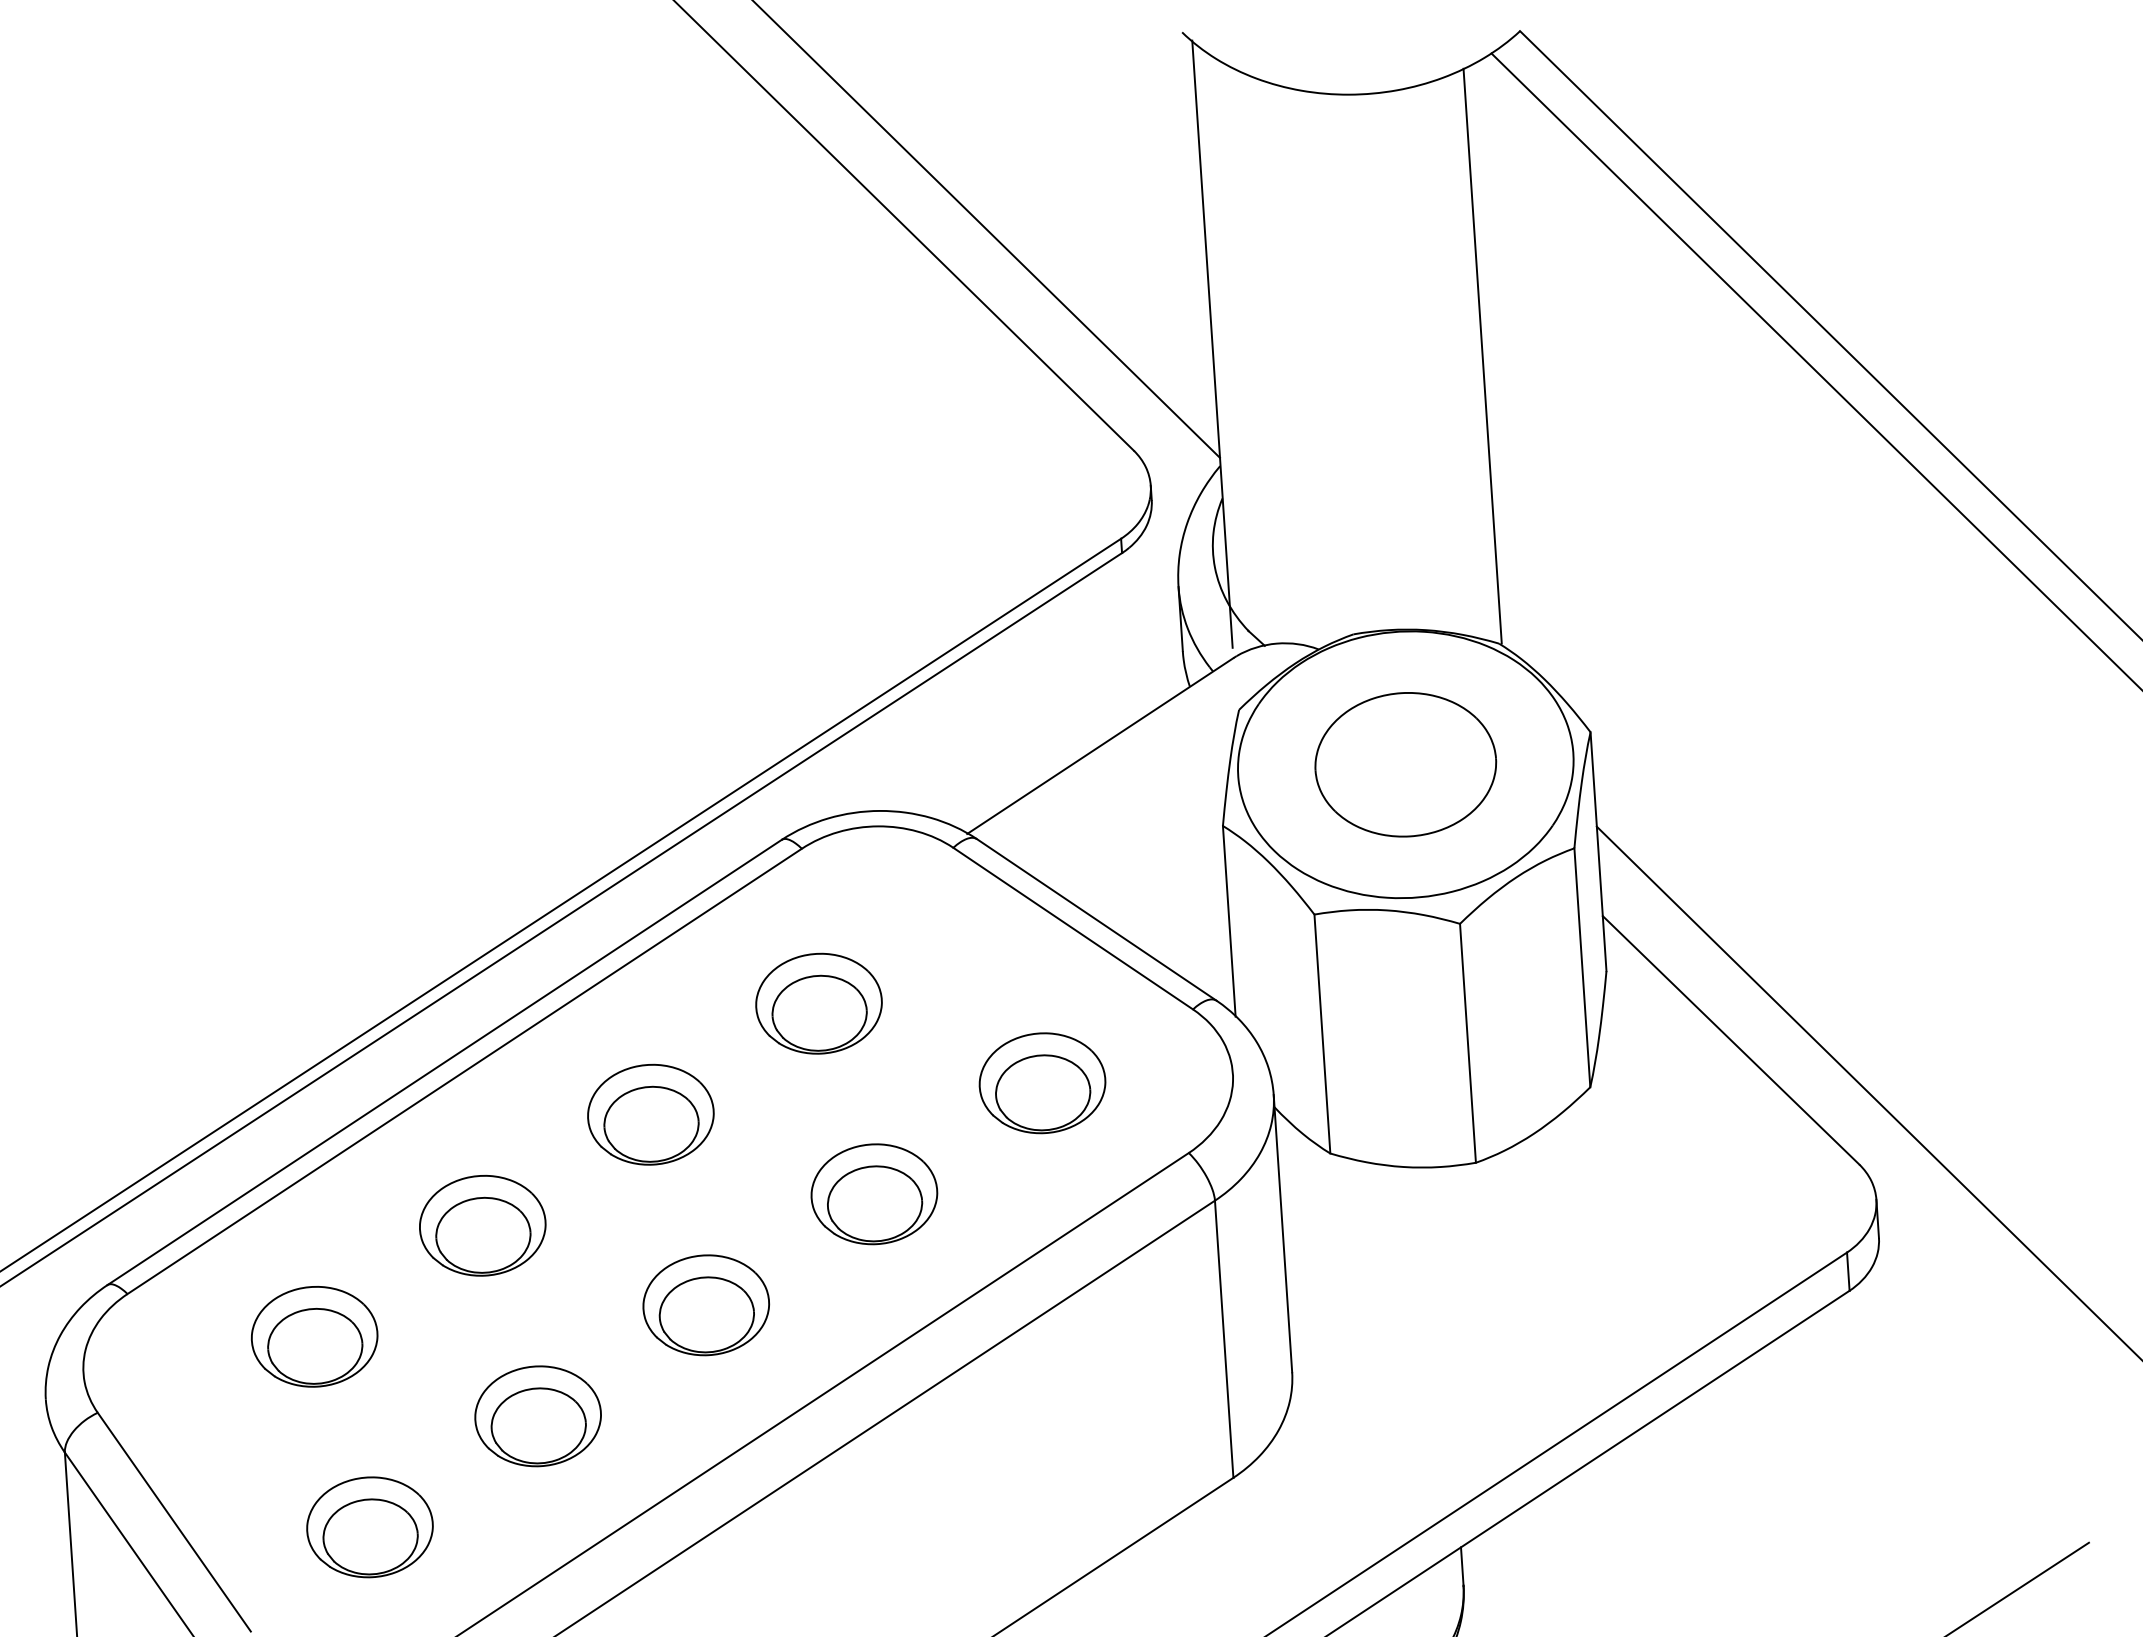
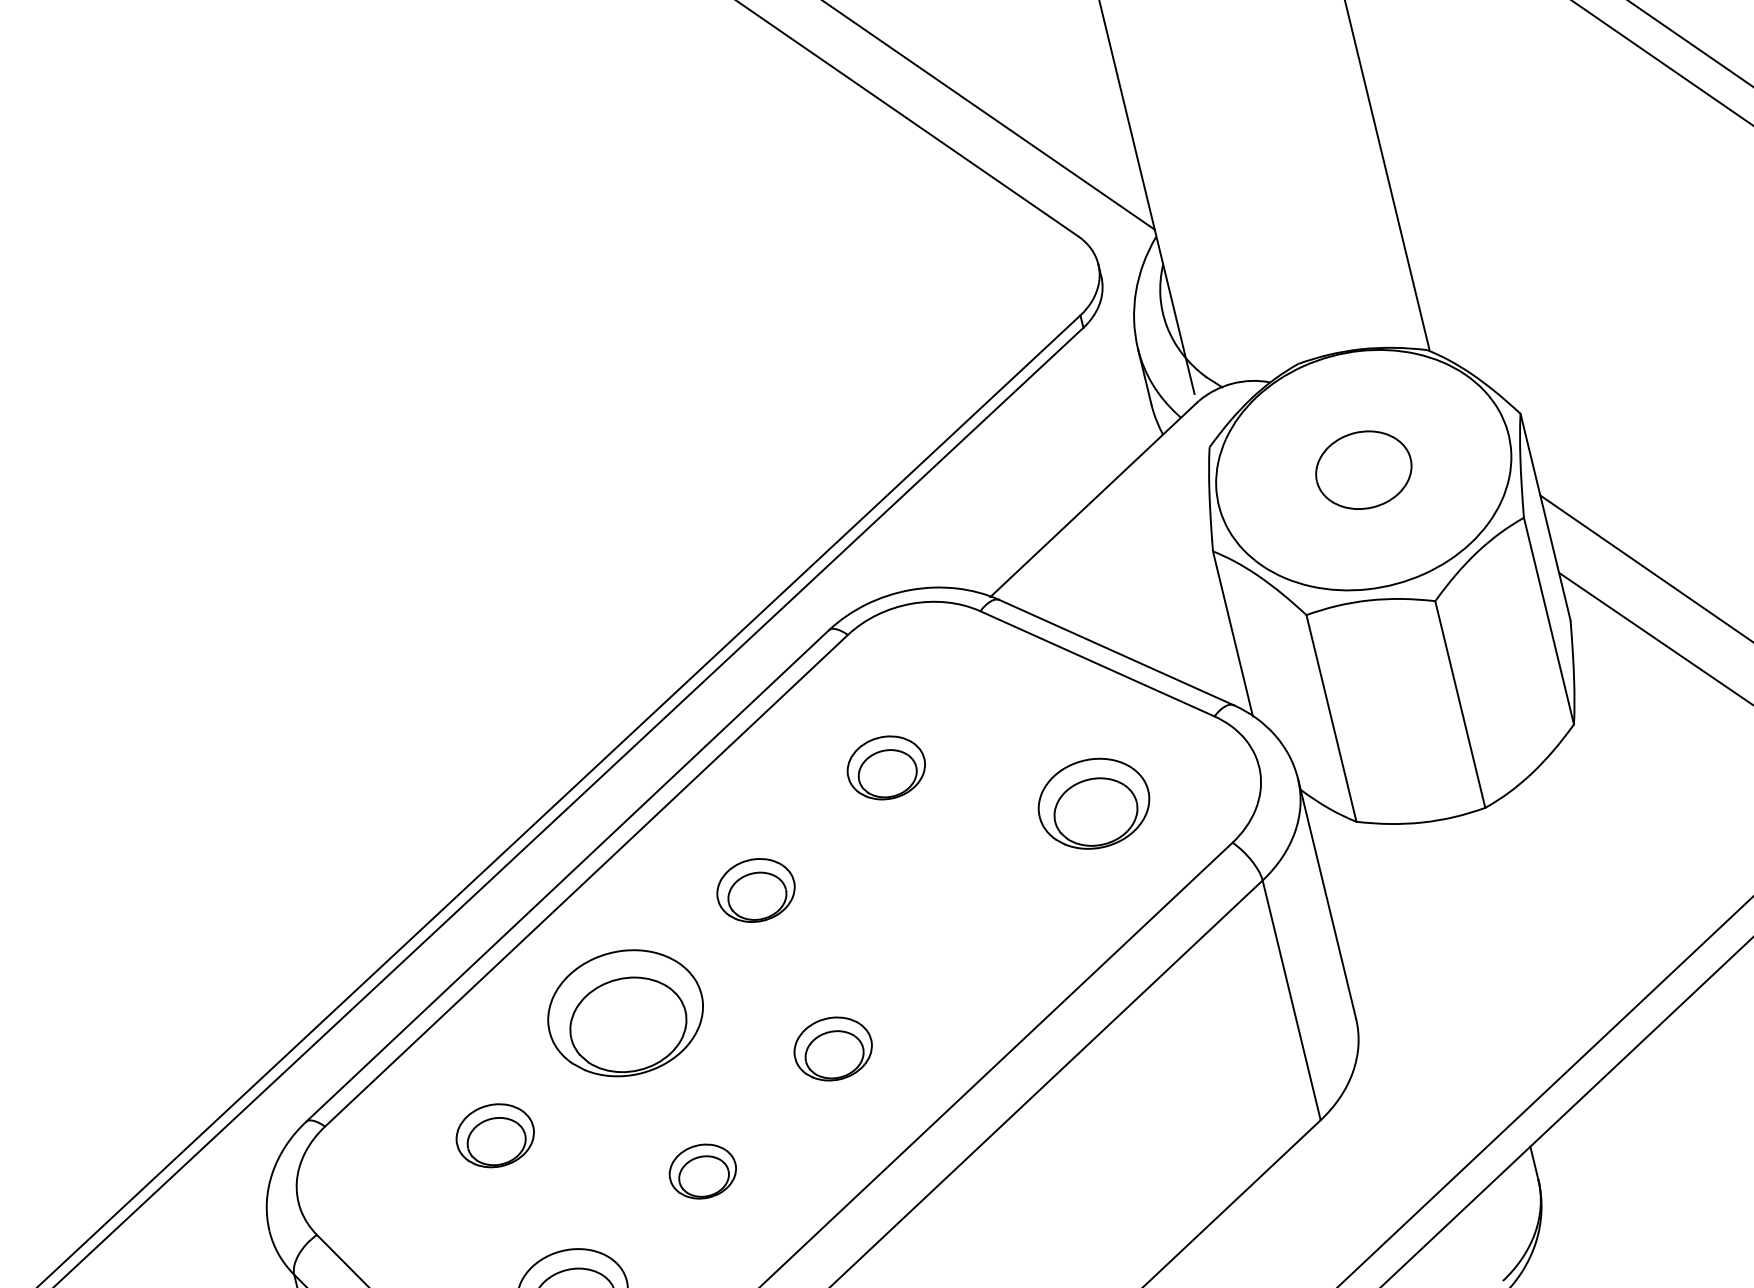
part: (1405, 764) -> (1363, 469), size x0.6
part: (818, 1003) -> (885, 767), size x0.7
part: (650, 1114) -> (755, 890), size x0.7
part: (874, 1194) -> (963, 926), removed
part: (482, 1225) -> (625, 1012), size x1.4
part: (705, 1305) -> (832, 1049), size x0.7
part: (314, 1336) -> (495, 1135), size x0.7
part: (537, 1416) -> (702, 1171), size x0.6

